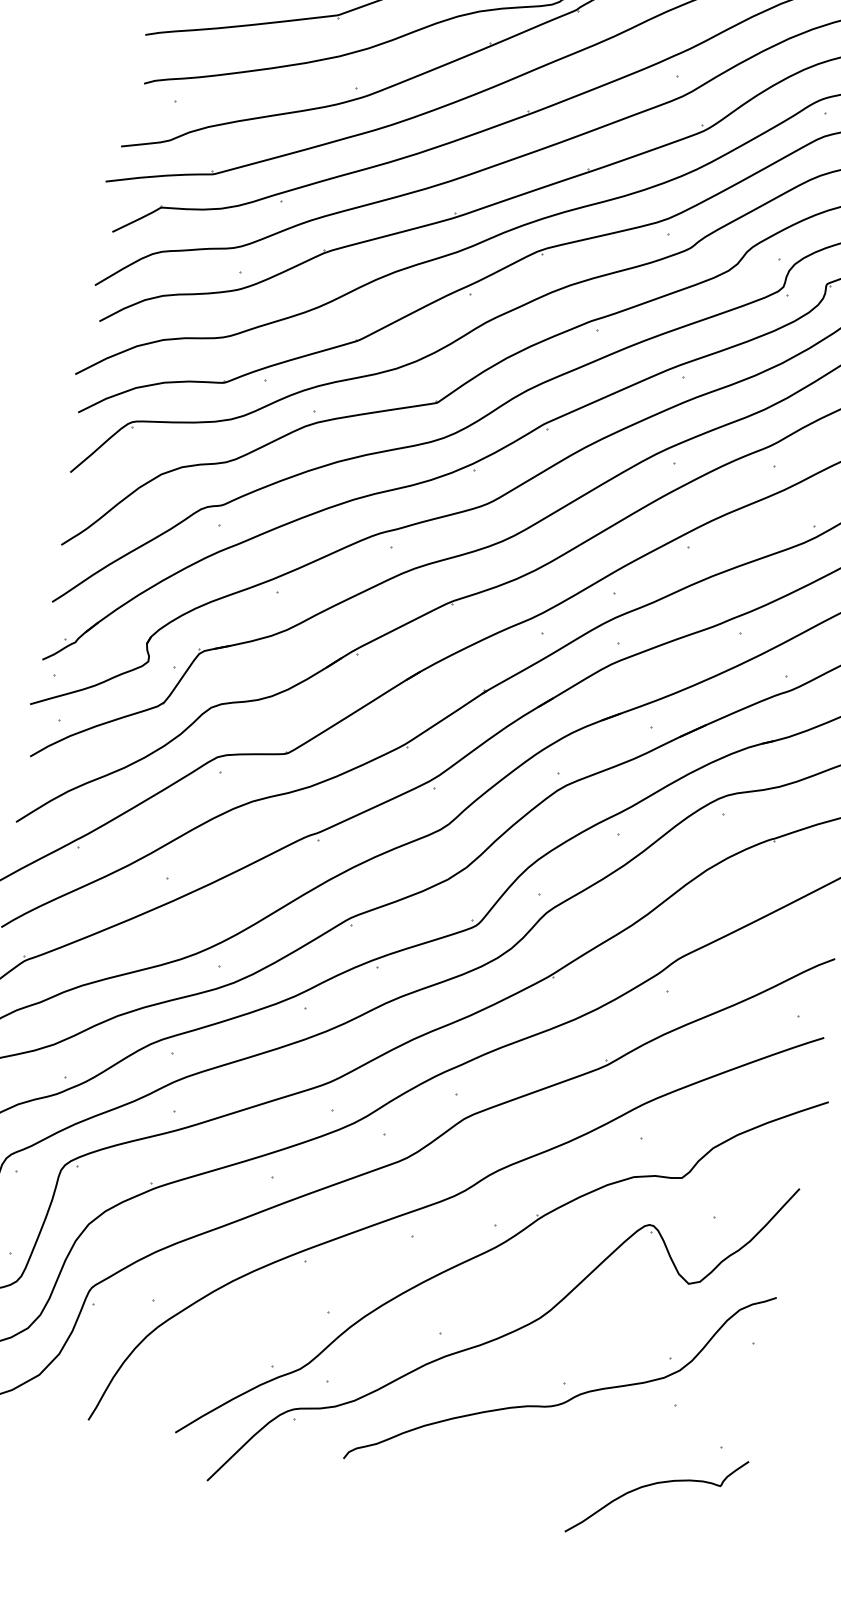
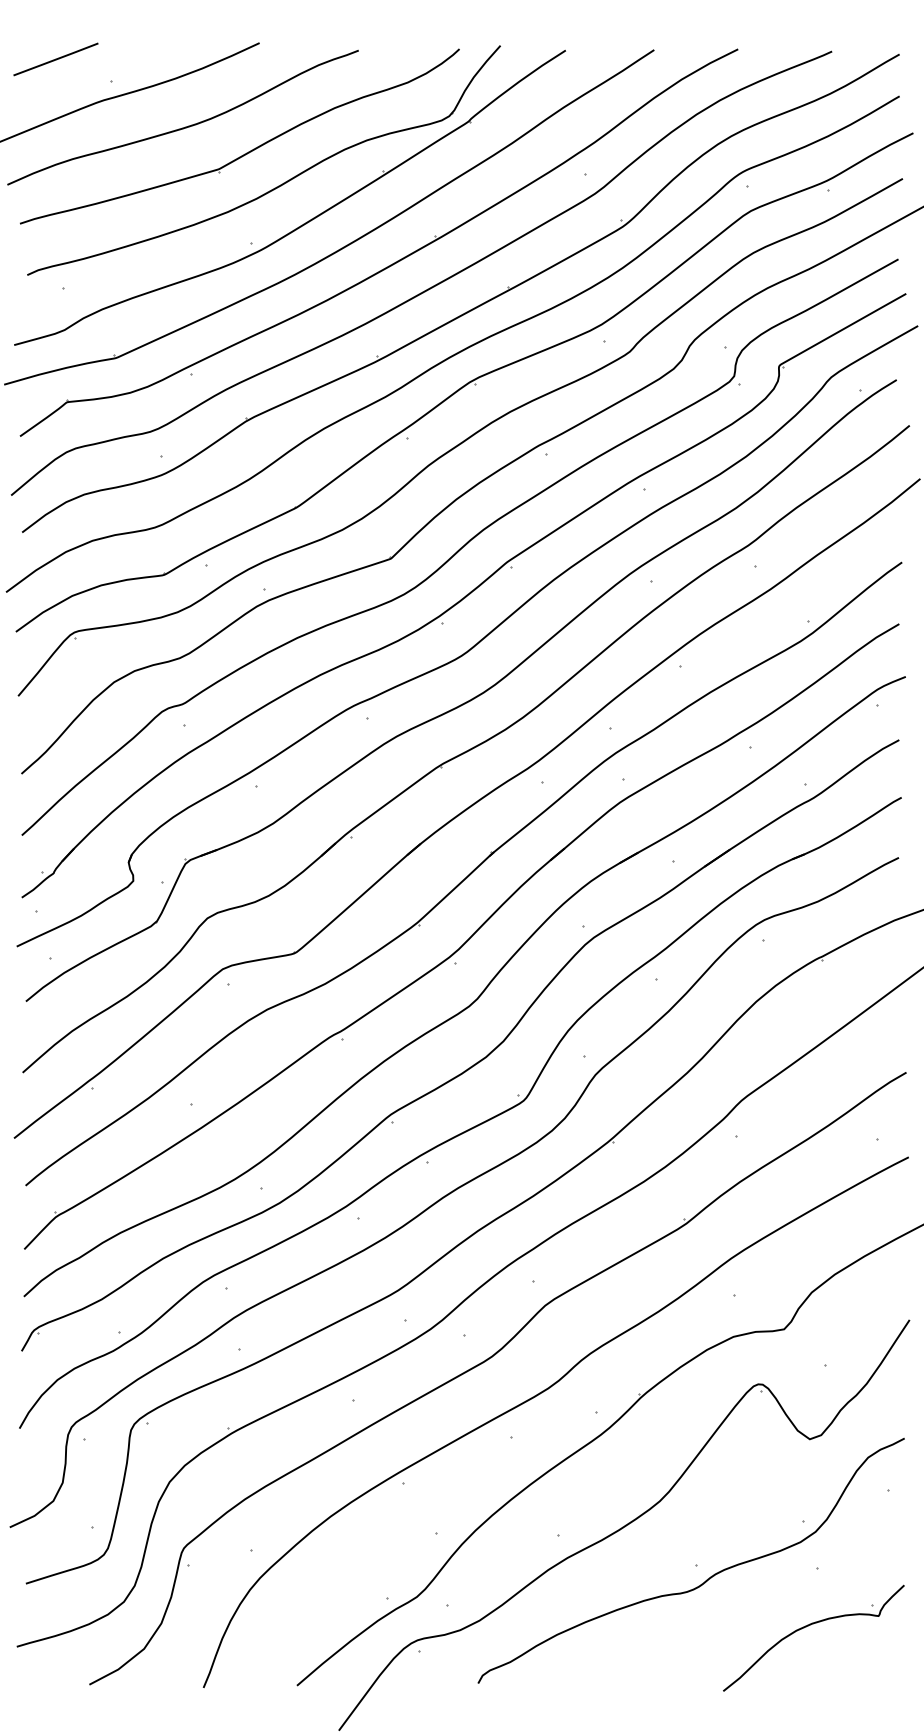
curve: (653, 1484) -> (808, 1626), moved

